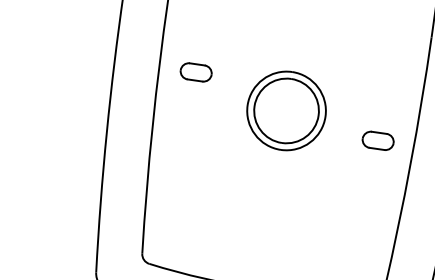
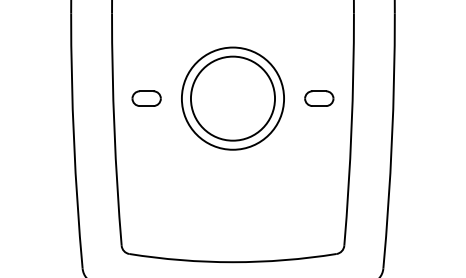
part: (196, 72) -> (146, 98), moved
part: (286, 110) -> (232, 98), size x1.43
part: (378, 140) -> (319, 98), moved

